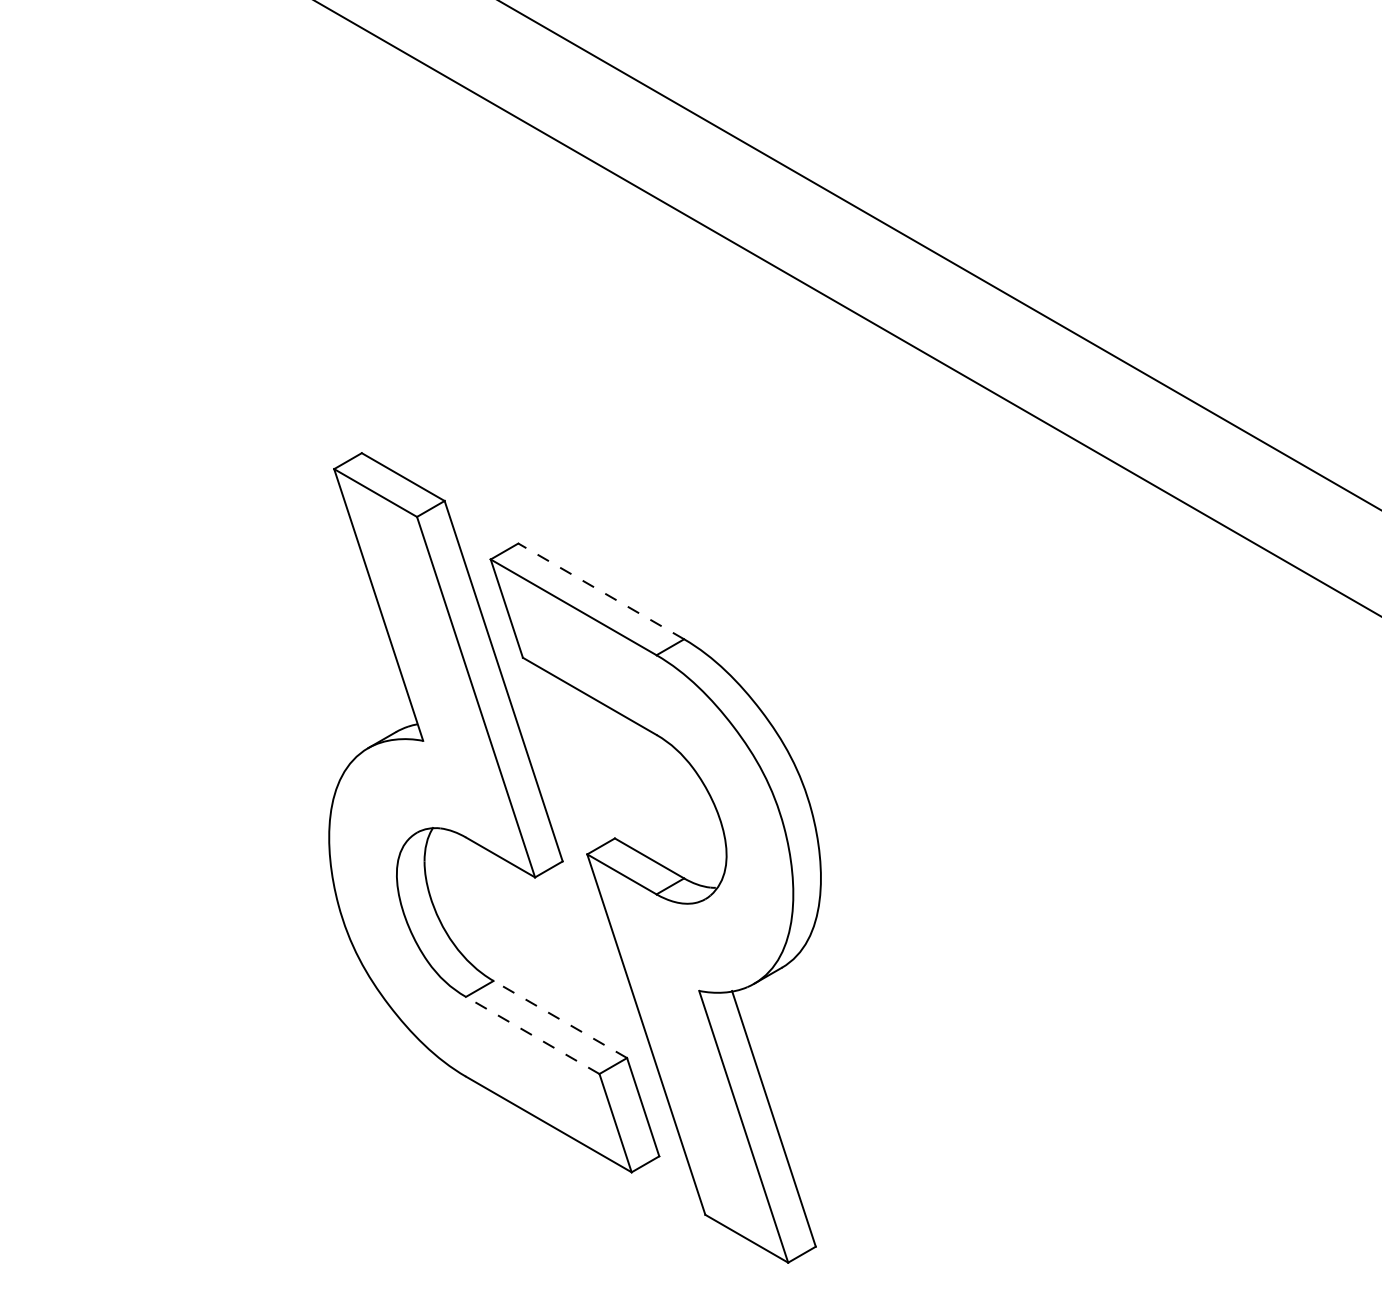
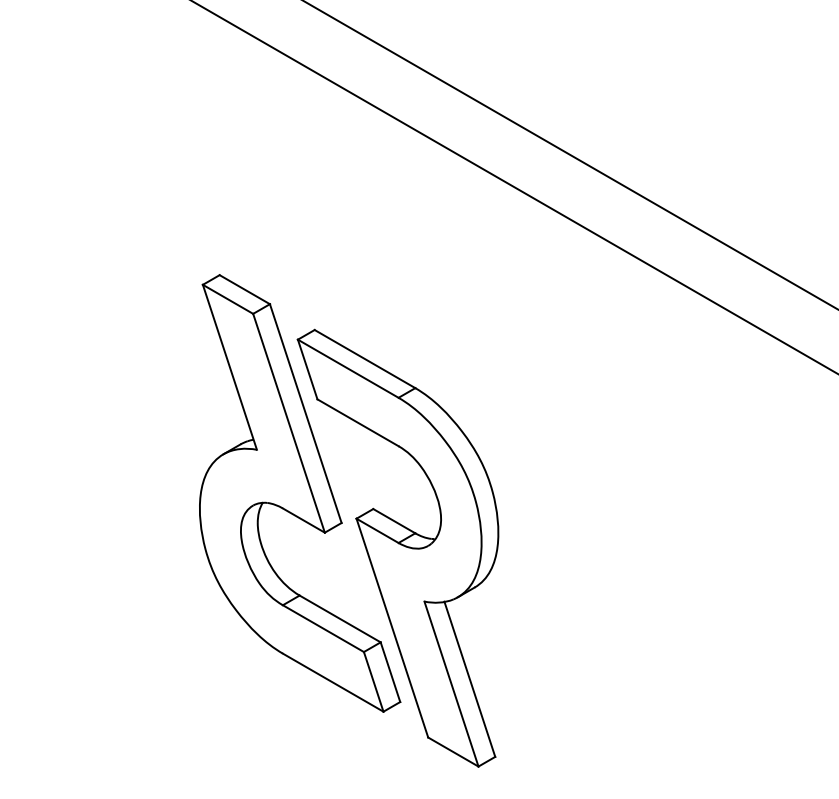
line: (600, 590) -> (364, 358), dashed -> solid
line: (560, 1018) -> (340, 618), dashed -> solid
line: (532, 1035) -> (323, 628), dashed -> solid

